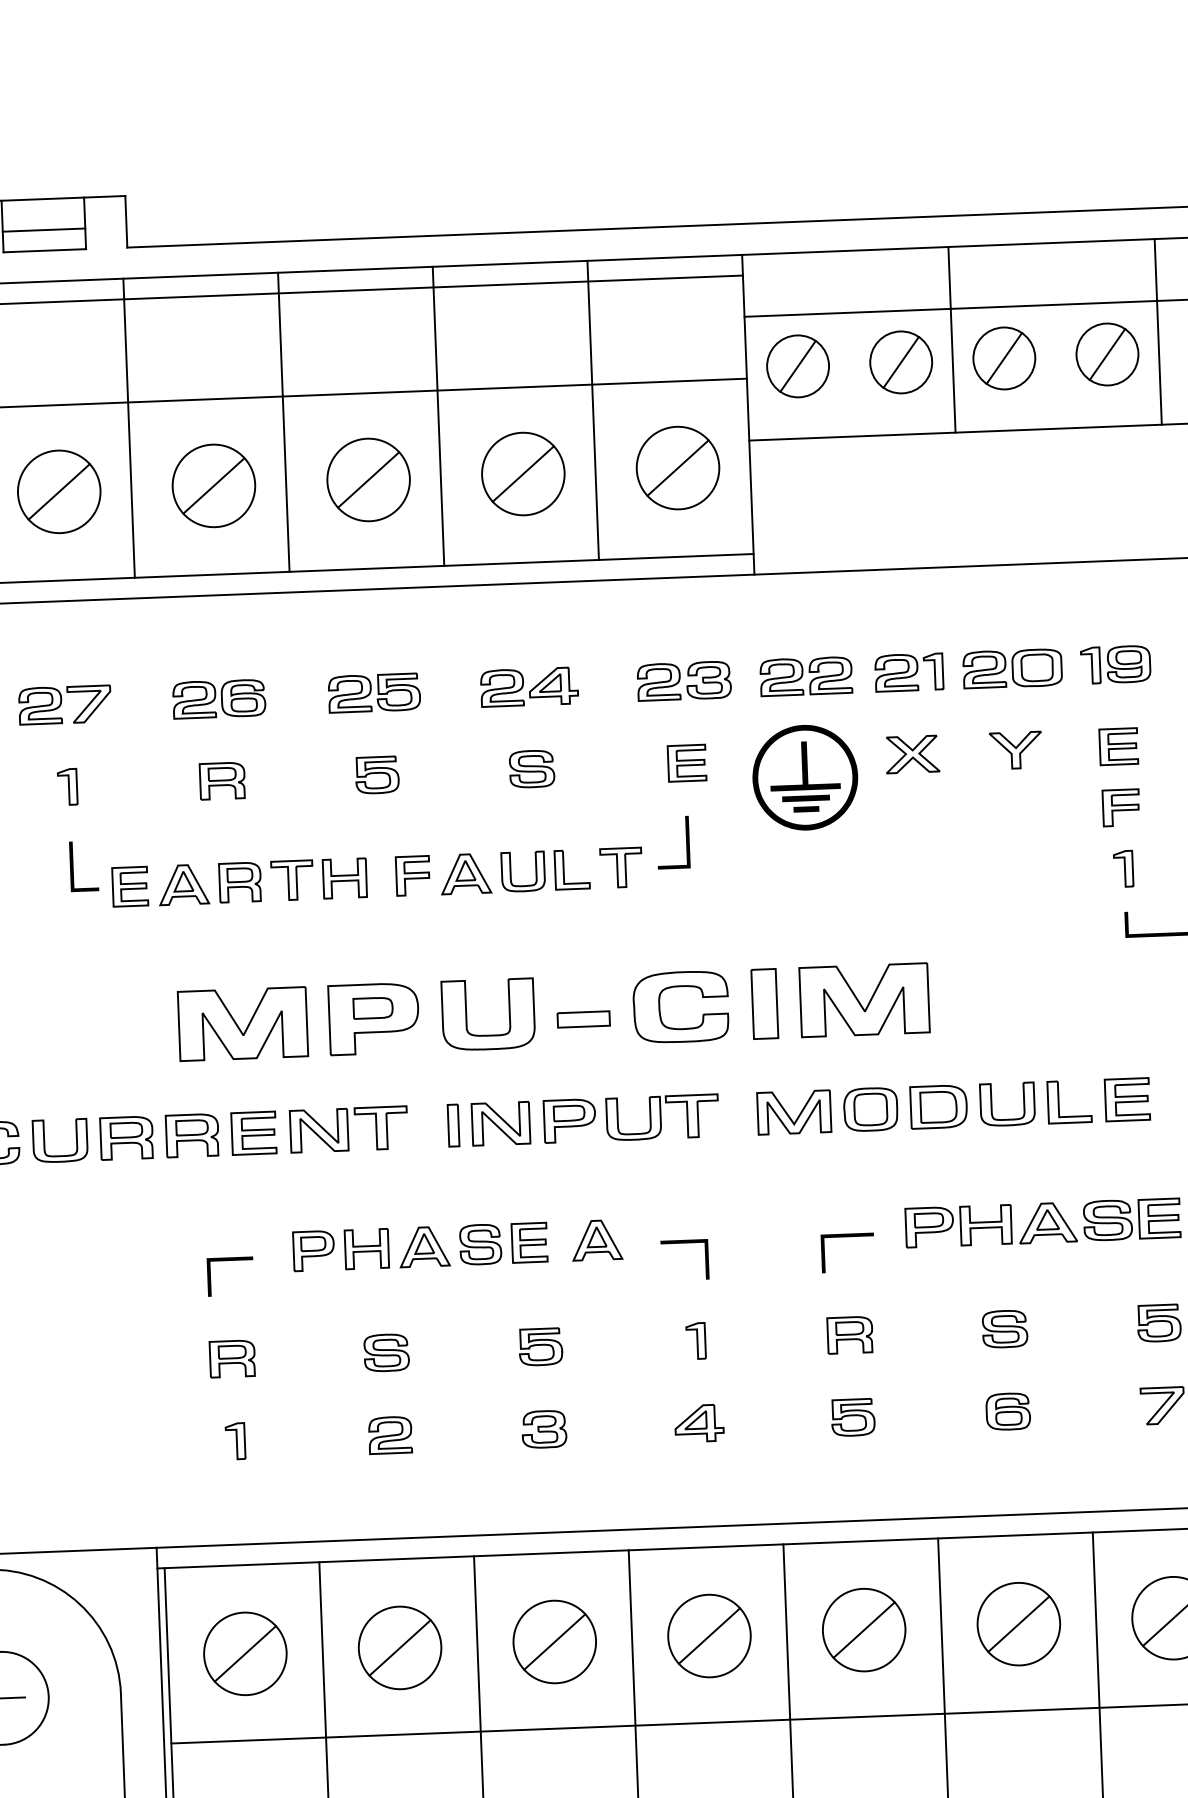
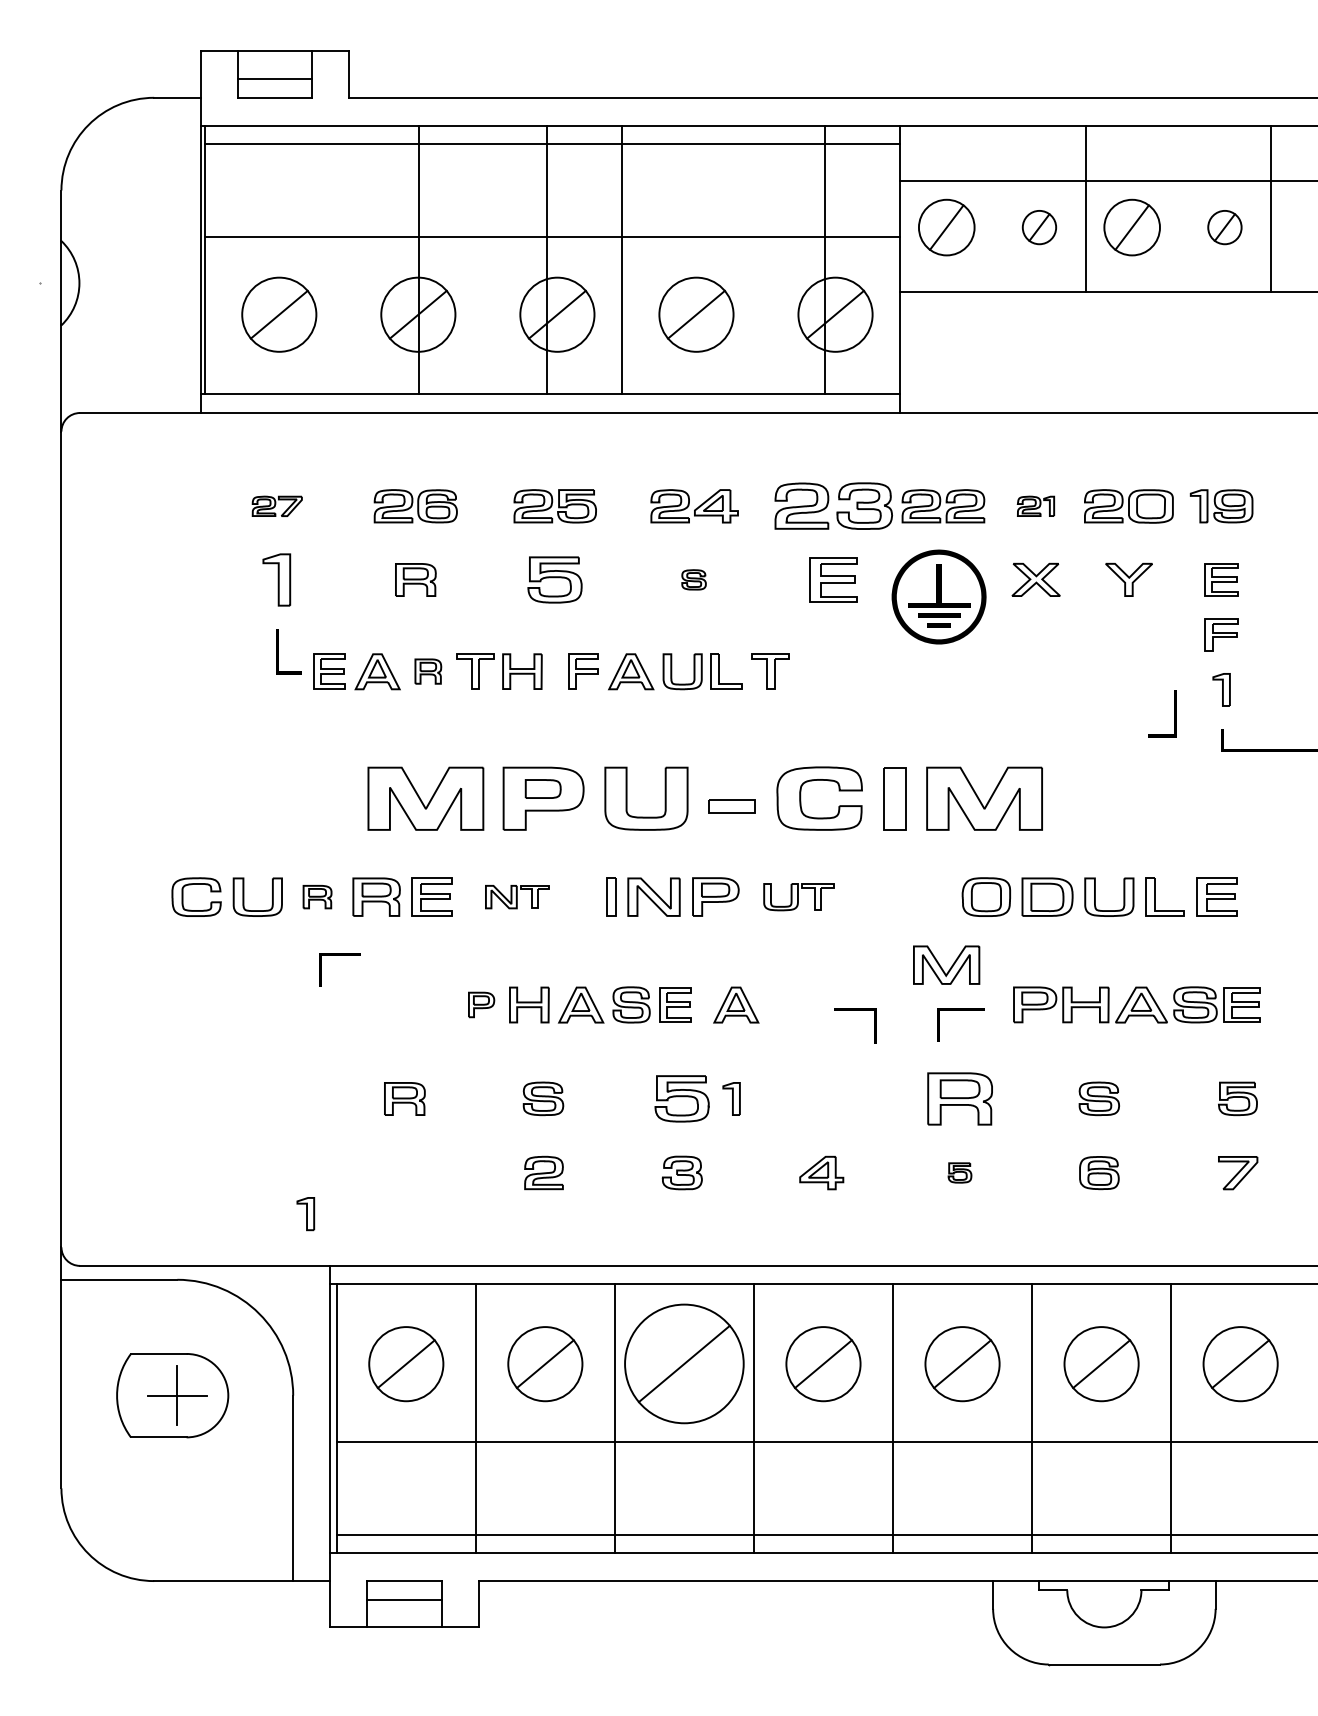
part: (1107, 354) -> (1224, 227), size x0.6
part: (901, 362) -> (1039, 227), size x0.6
line: (593, 409) -> (825, 259), moved
line: (284, 421) -> (547, 259), moved
line: (129, 427) -> (419, 259), moved
part: (908, 672) -> (1035, 506), size x0.6
part: (683, 681) -> (833, 506), size x1.4
part: (65, 705) -> (277, 506), size x0.6
part: (687, 762) -> (833, 579), size x1.4
part: (531, 768) -> (693, 579), size x0.6
part: (376, 774) -> (554, 579), size x1.4
part: (67, 786) -> (276, 579), size x1.6
line: (686, 841) -> (1174, 713), moved
part: (240, 882) -> (428, 671), size x0.7
part: (794, 1111) -> (946, 964), moved
part: (661, 1116) -> (798, 896), size x0.7
part: (349, 1128) -> (517, 896), size x0.6
part: (126, 1137) -> (317, 896), size x0.6
line: (684, 1243) -> (855, 1010), moved
part: (313, 1250) -> (481, 1004), size x0.7
line: (229, 1260) -> (339, 955), moved
part: (849, 1334) -> (959, 1098), size x1.6
part: (695, 1340) -> (731, 1098), moved
part: (540, 1346) -> (681, 1098), size x1.4
part: (852, 1417) -> (959, 1172), size x0.6
part: (235, 1441) -> (305, 1214), moved
part: (554, 1642) -> (684, 1364), size x1.6

